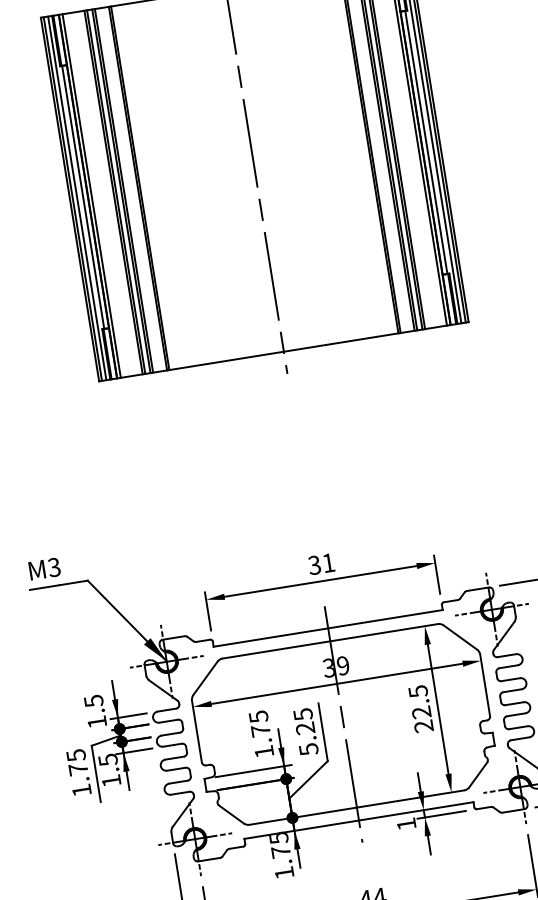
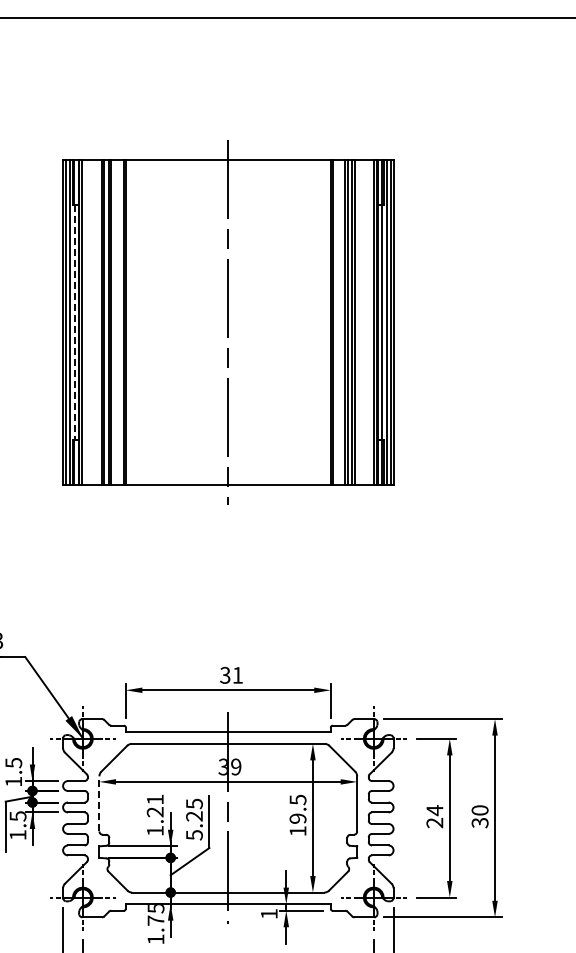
line: (82, 197) -> (74, 322), solid -> dashed
text: (422, 719) -> (297, 824), 22.5 -> 19.5
text: (258, 723) -> (154, 805), 1.75 -> 1.21
line: (196, 731) -> (99, 803), solid -> dashed

